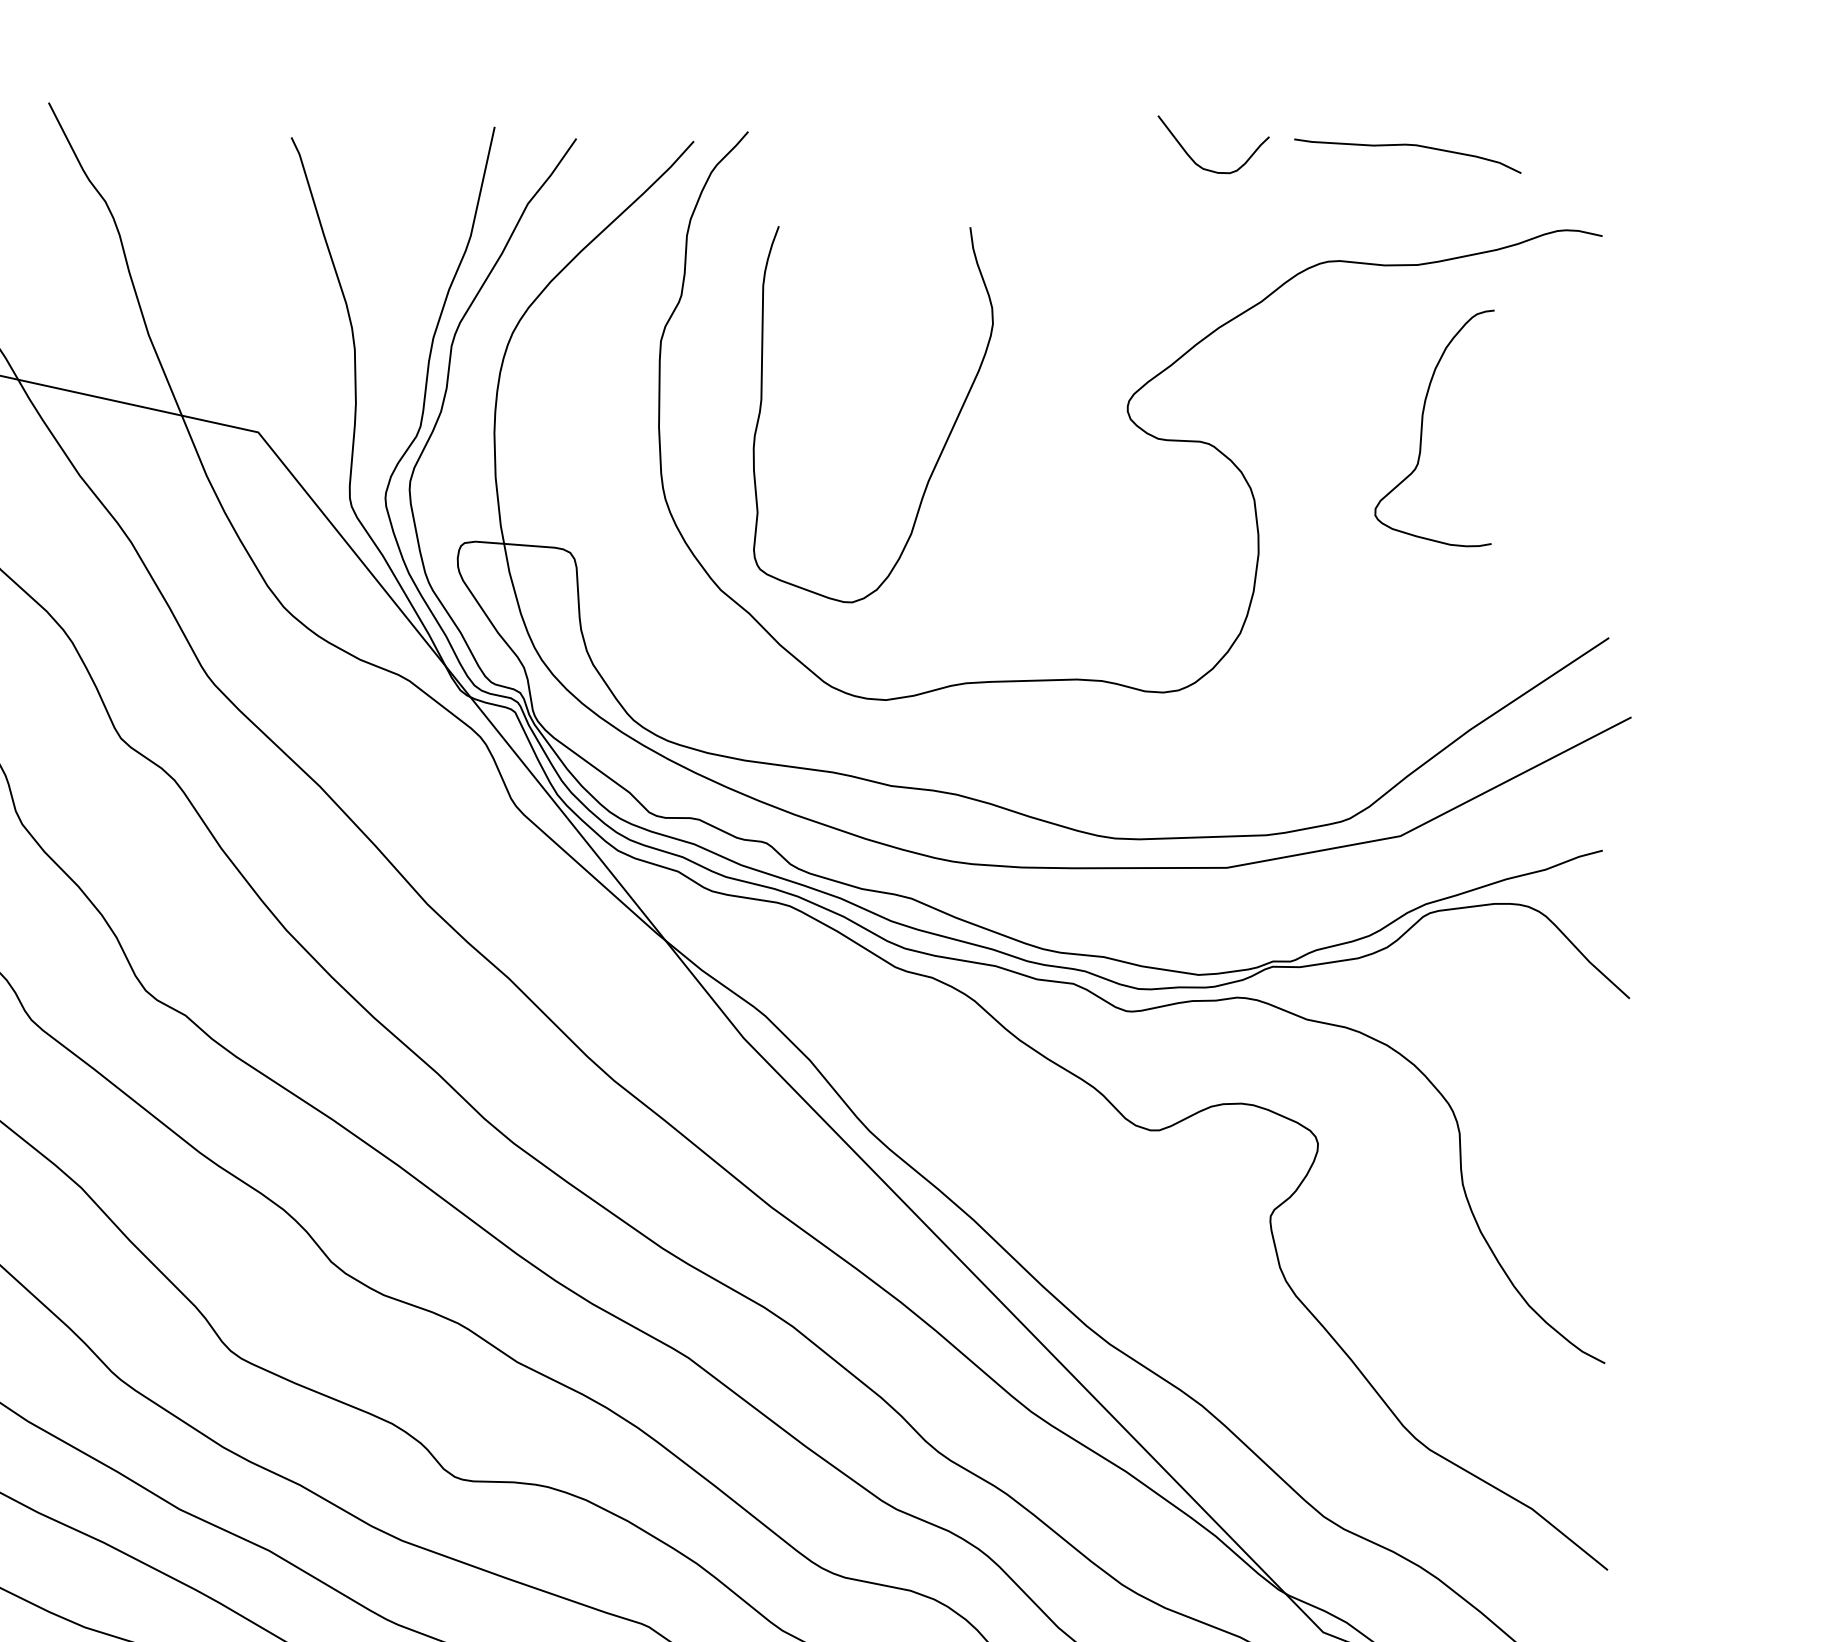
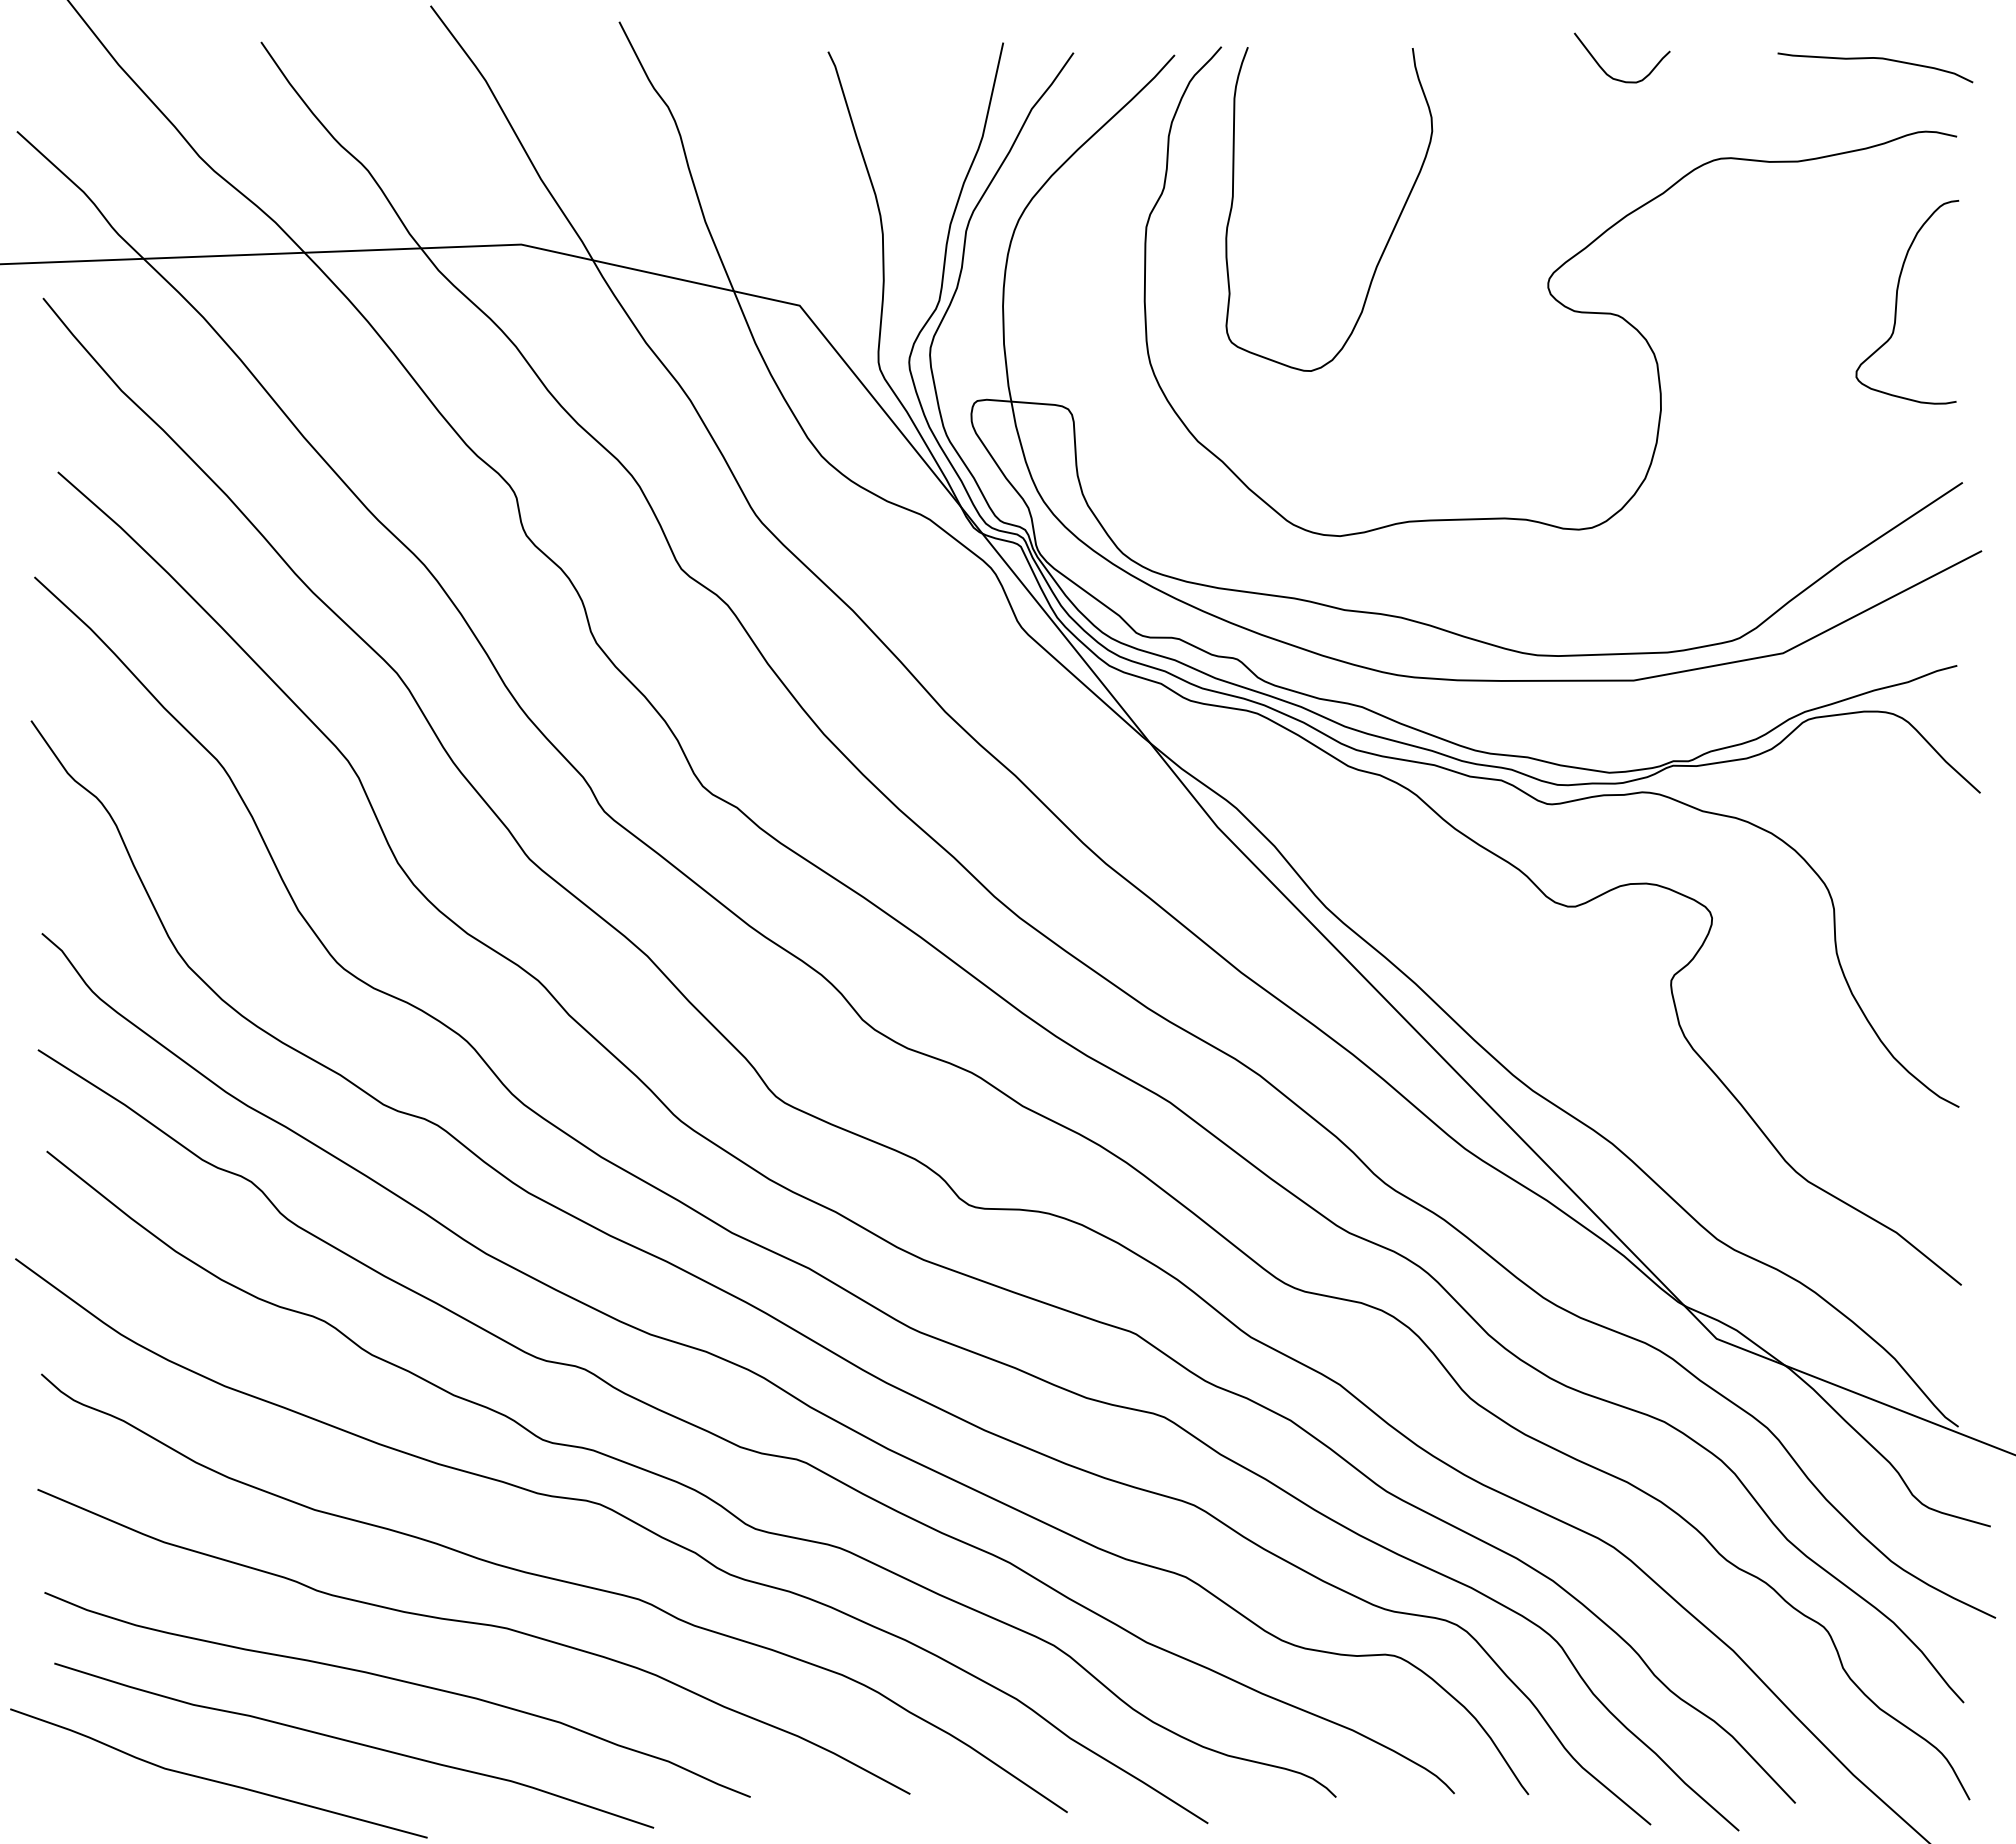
curve: (1410, 146) -> (1877, 59), moved
curve: (1423, 427) -> (1897, 301), moved
curve: (942, 448) -> (1388, 238), moved

